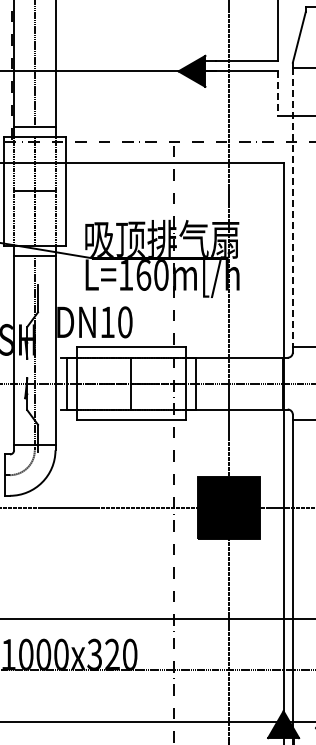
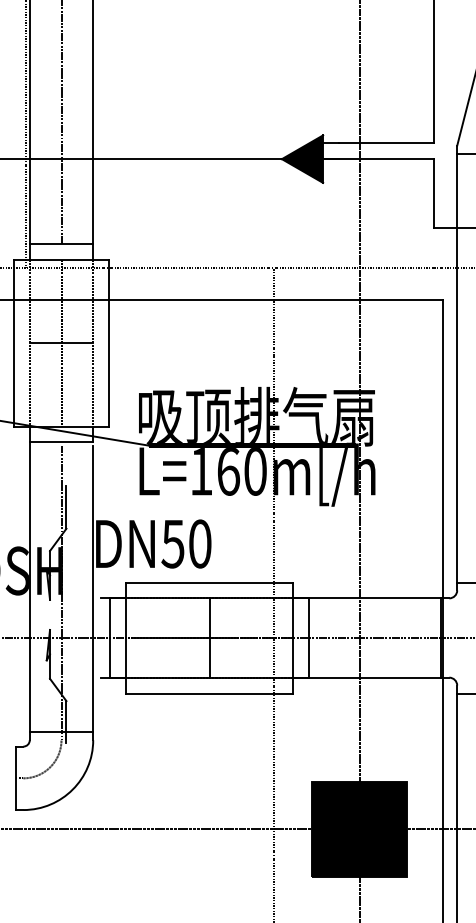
line: (277, 94) -> (433, 194), dashed -> solid
line: (292, 207) -> (456, 367), dashed -> solid
text: (107, 322) -> (172, 544), DN10 -> DN50

